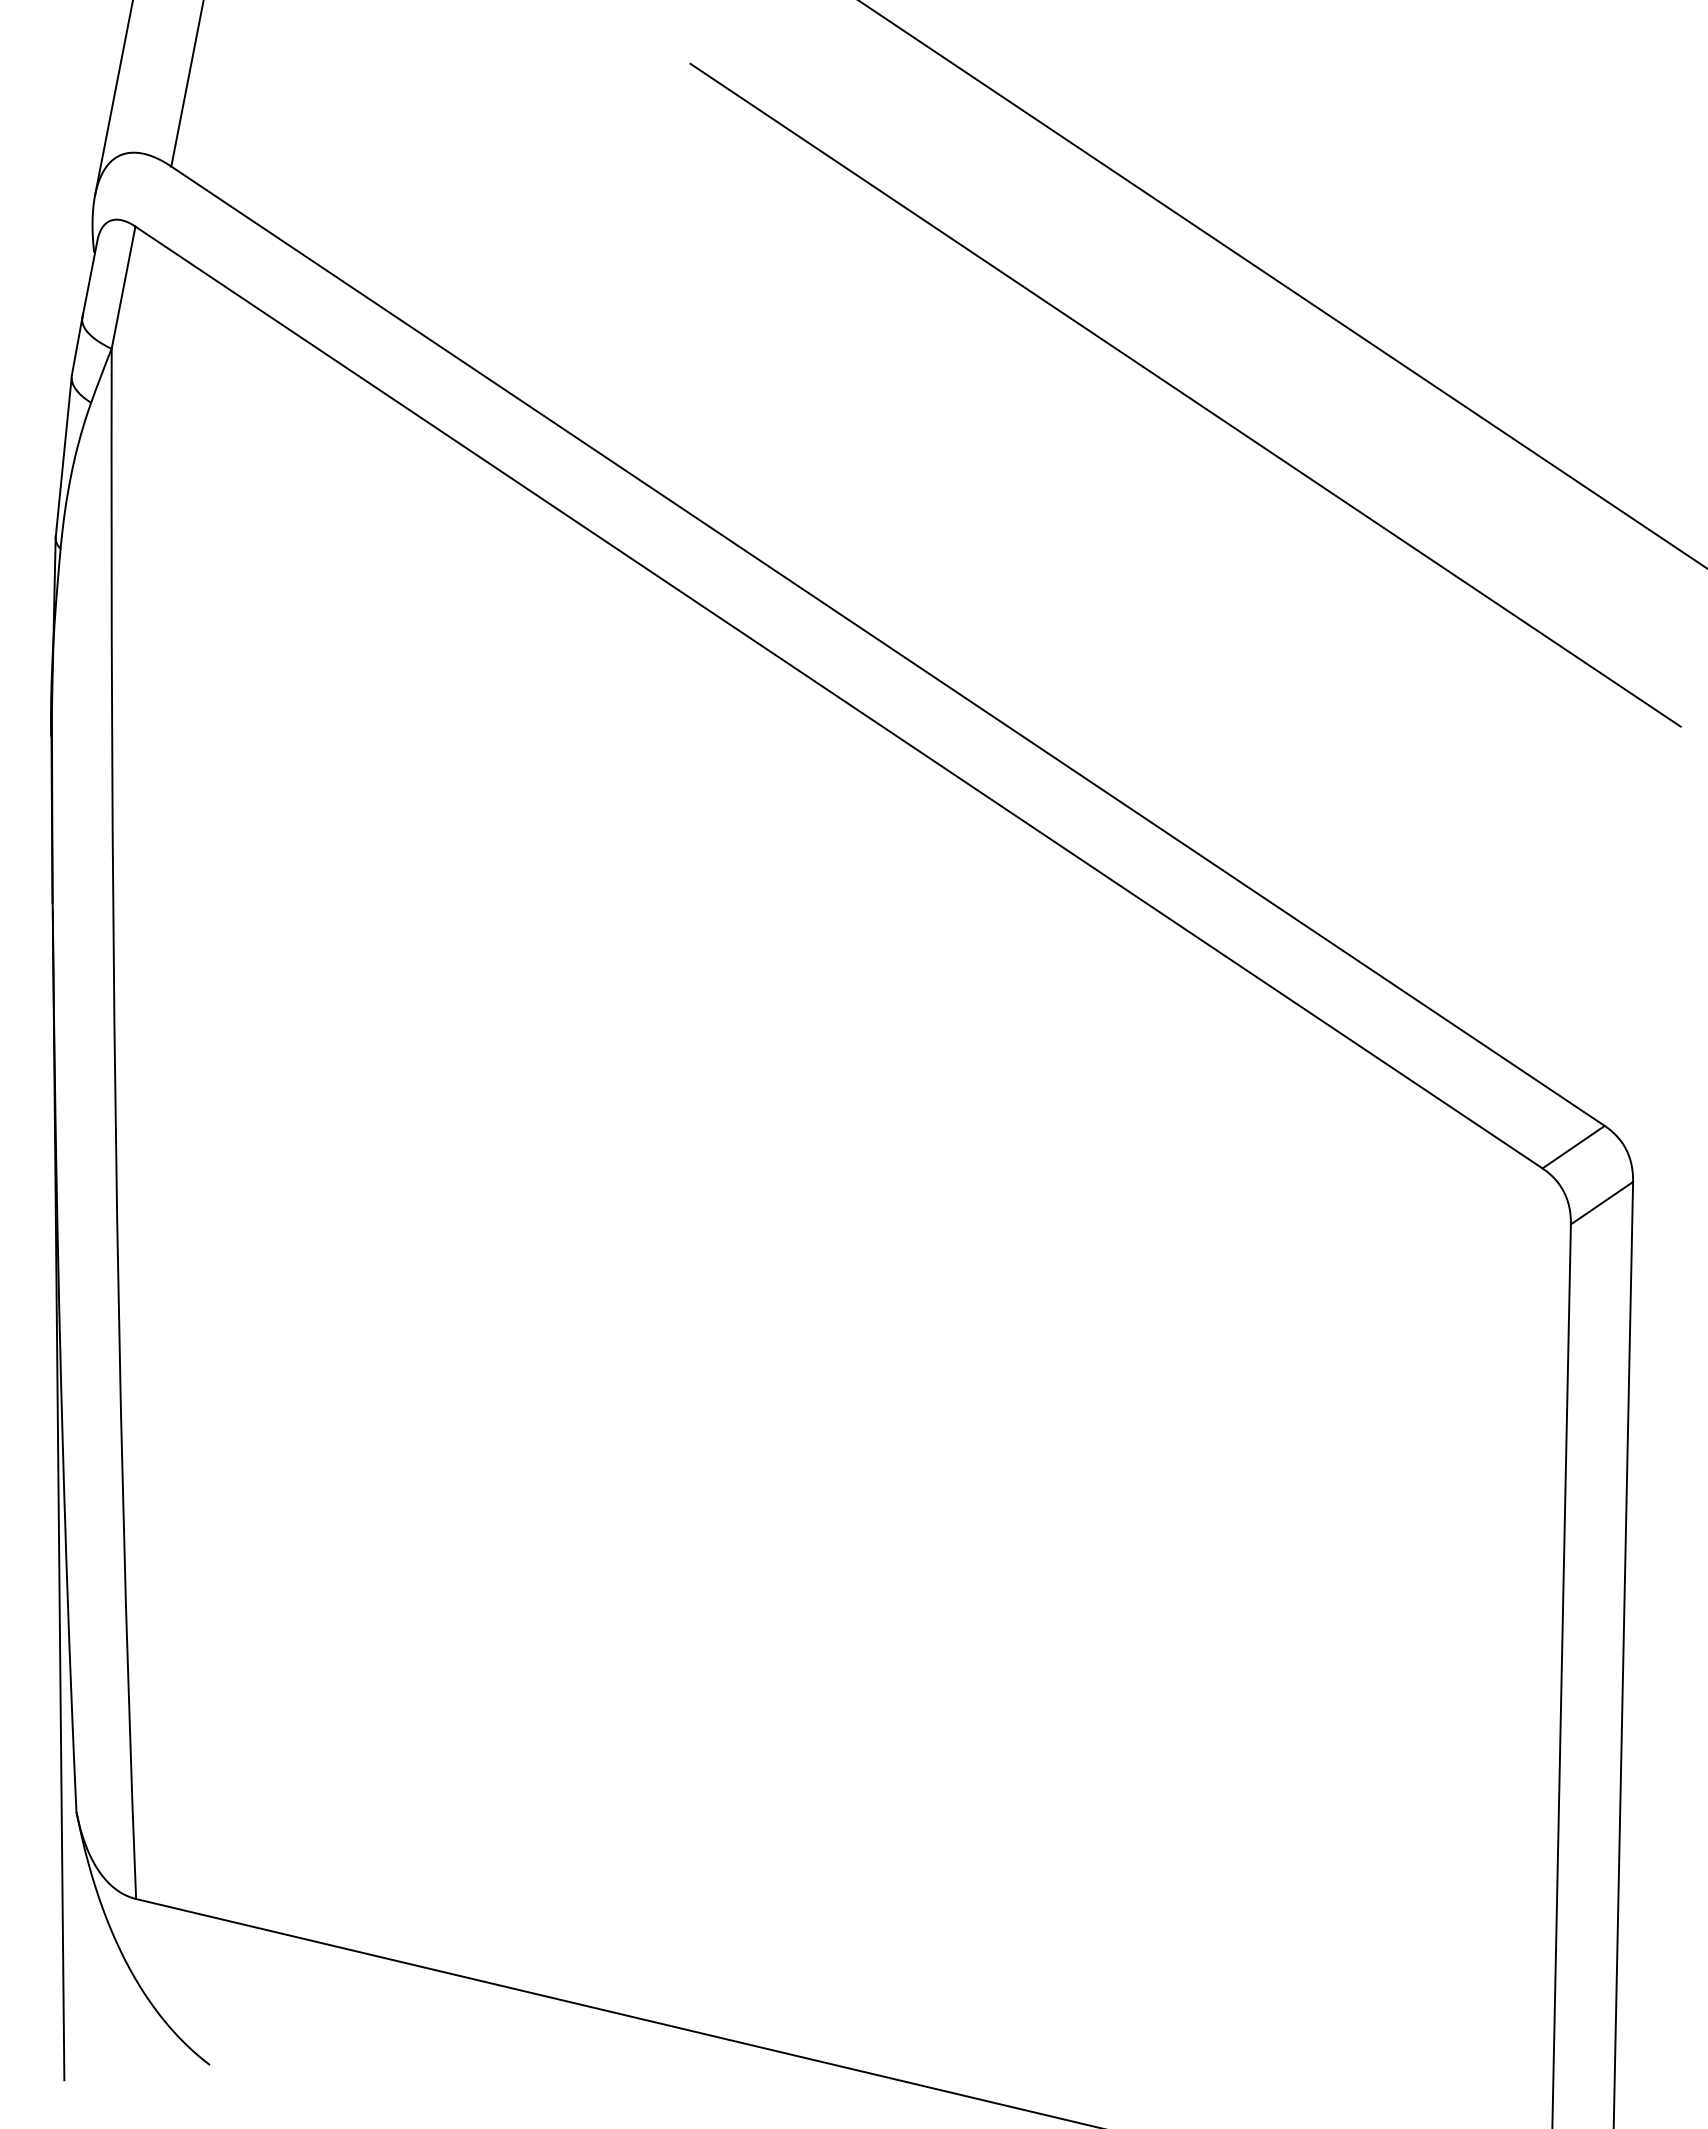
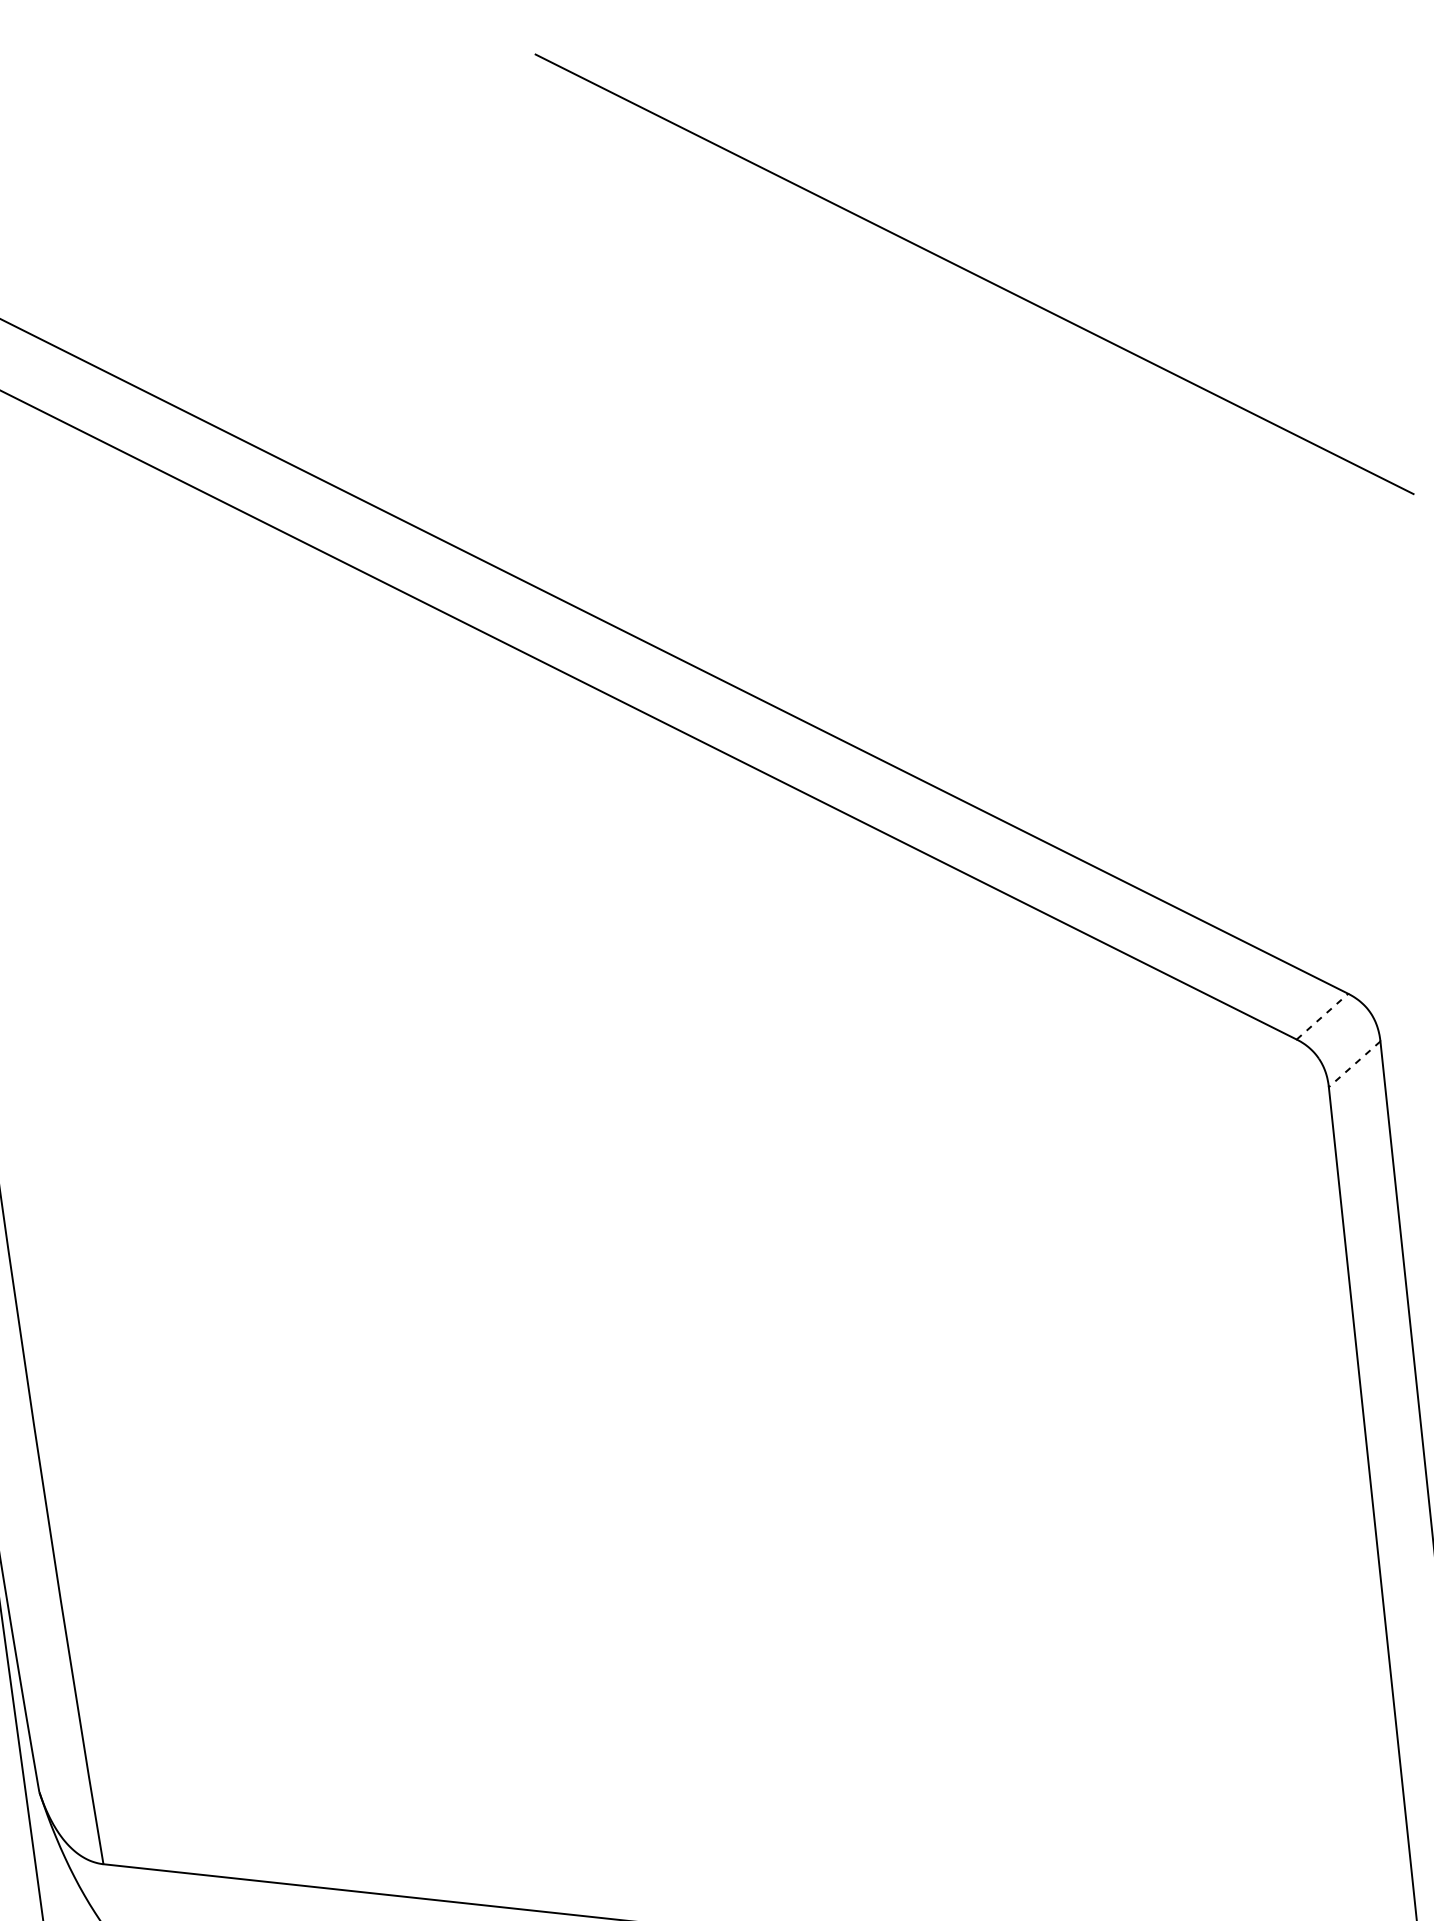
line: (1185, 394) -> (883, 377), removed
line: (1573, 1147) -> (1322, 1016), solid -> dashed
line: (1601, 1203) -> (1354, 1064), solid -> dashed

